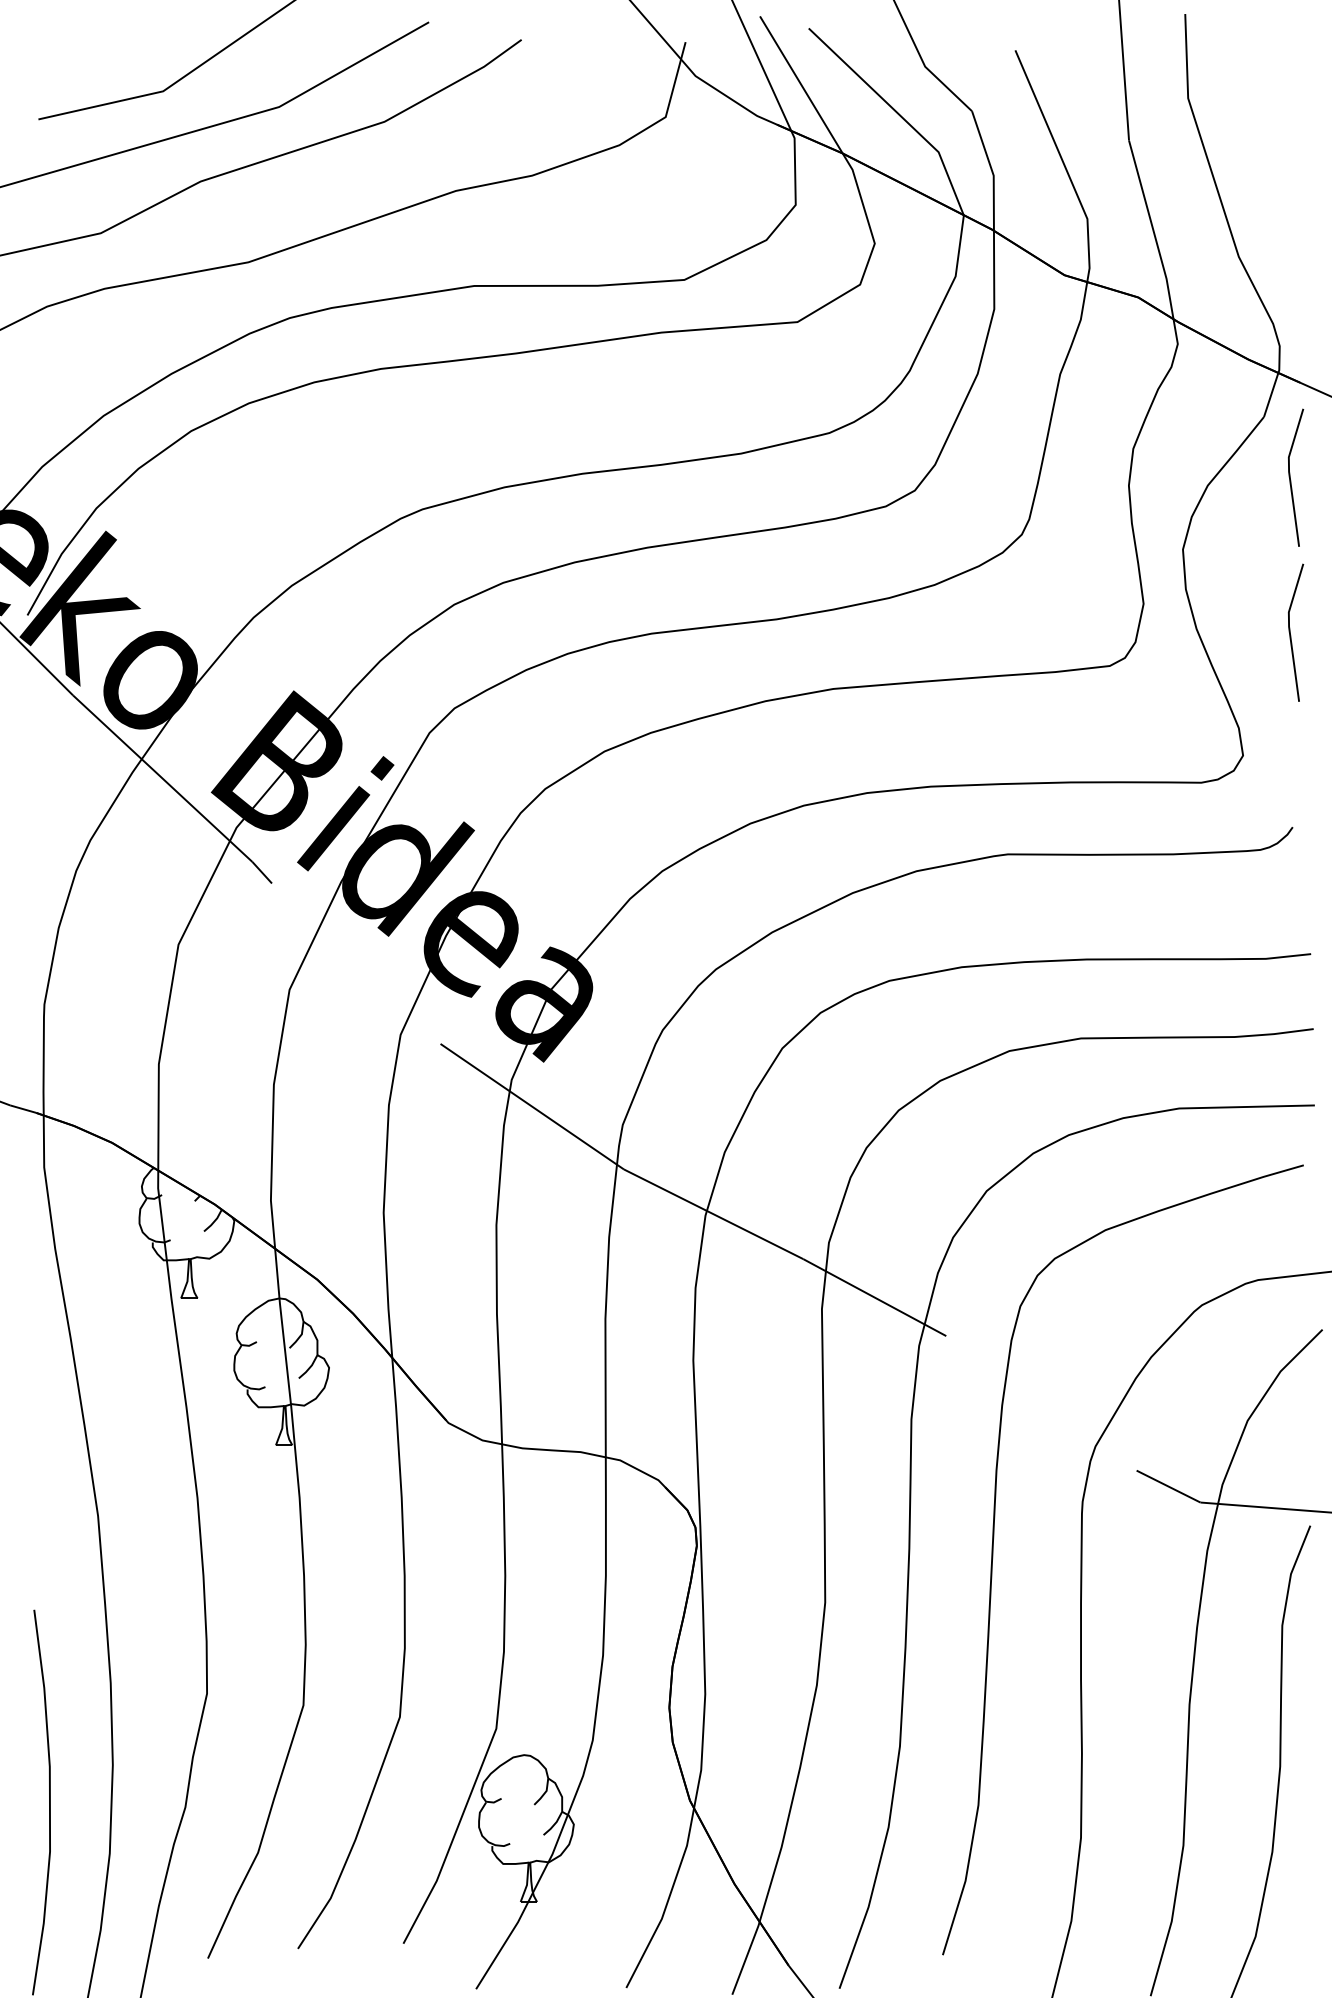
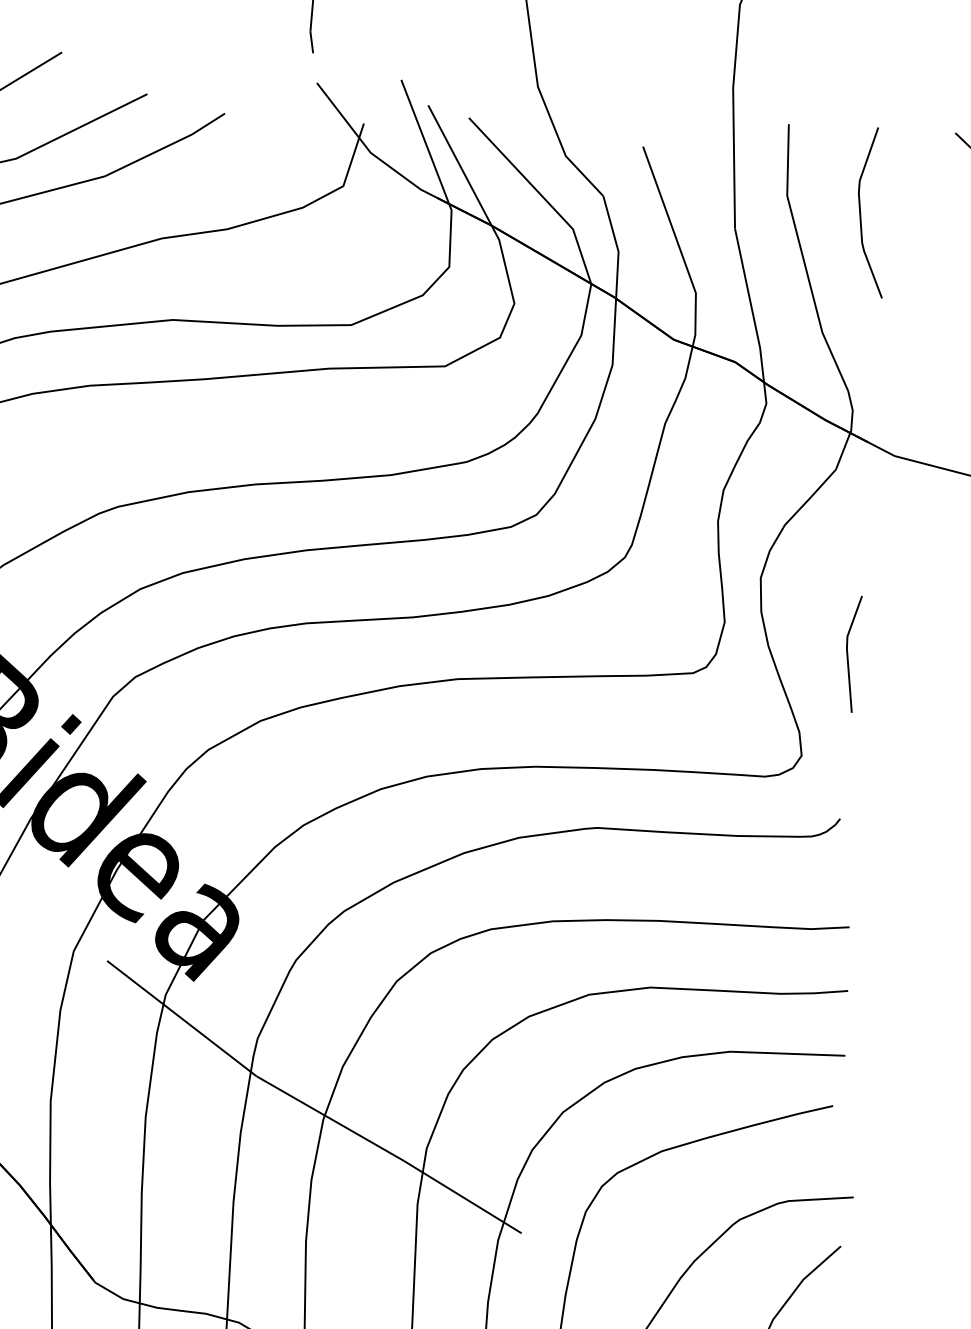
curve: (1276, 114) -> (861, 213), added
line: (1291, 480) -> (856, 524), removed

